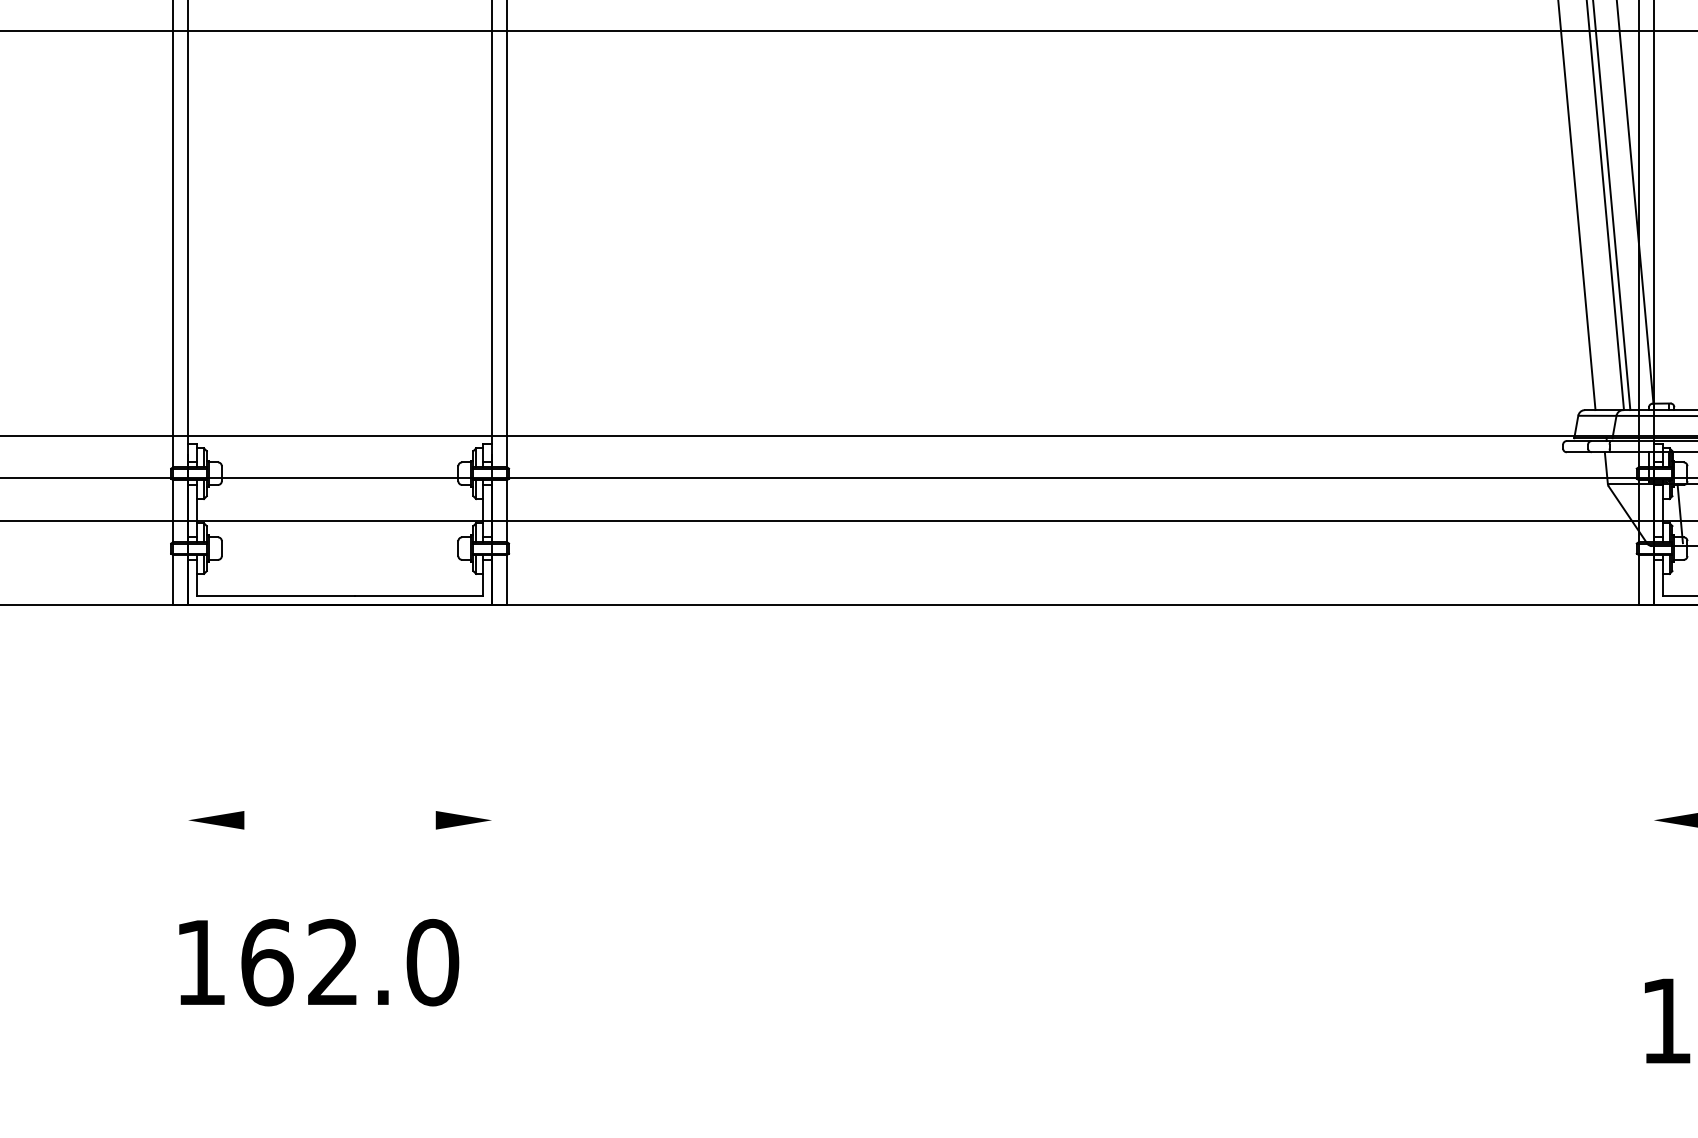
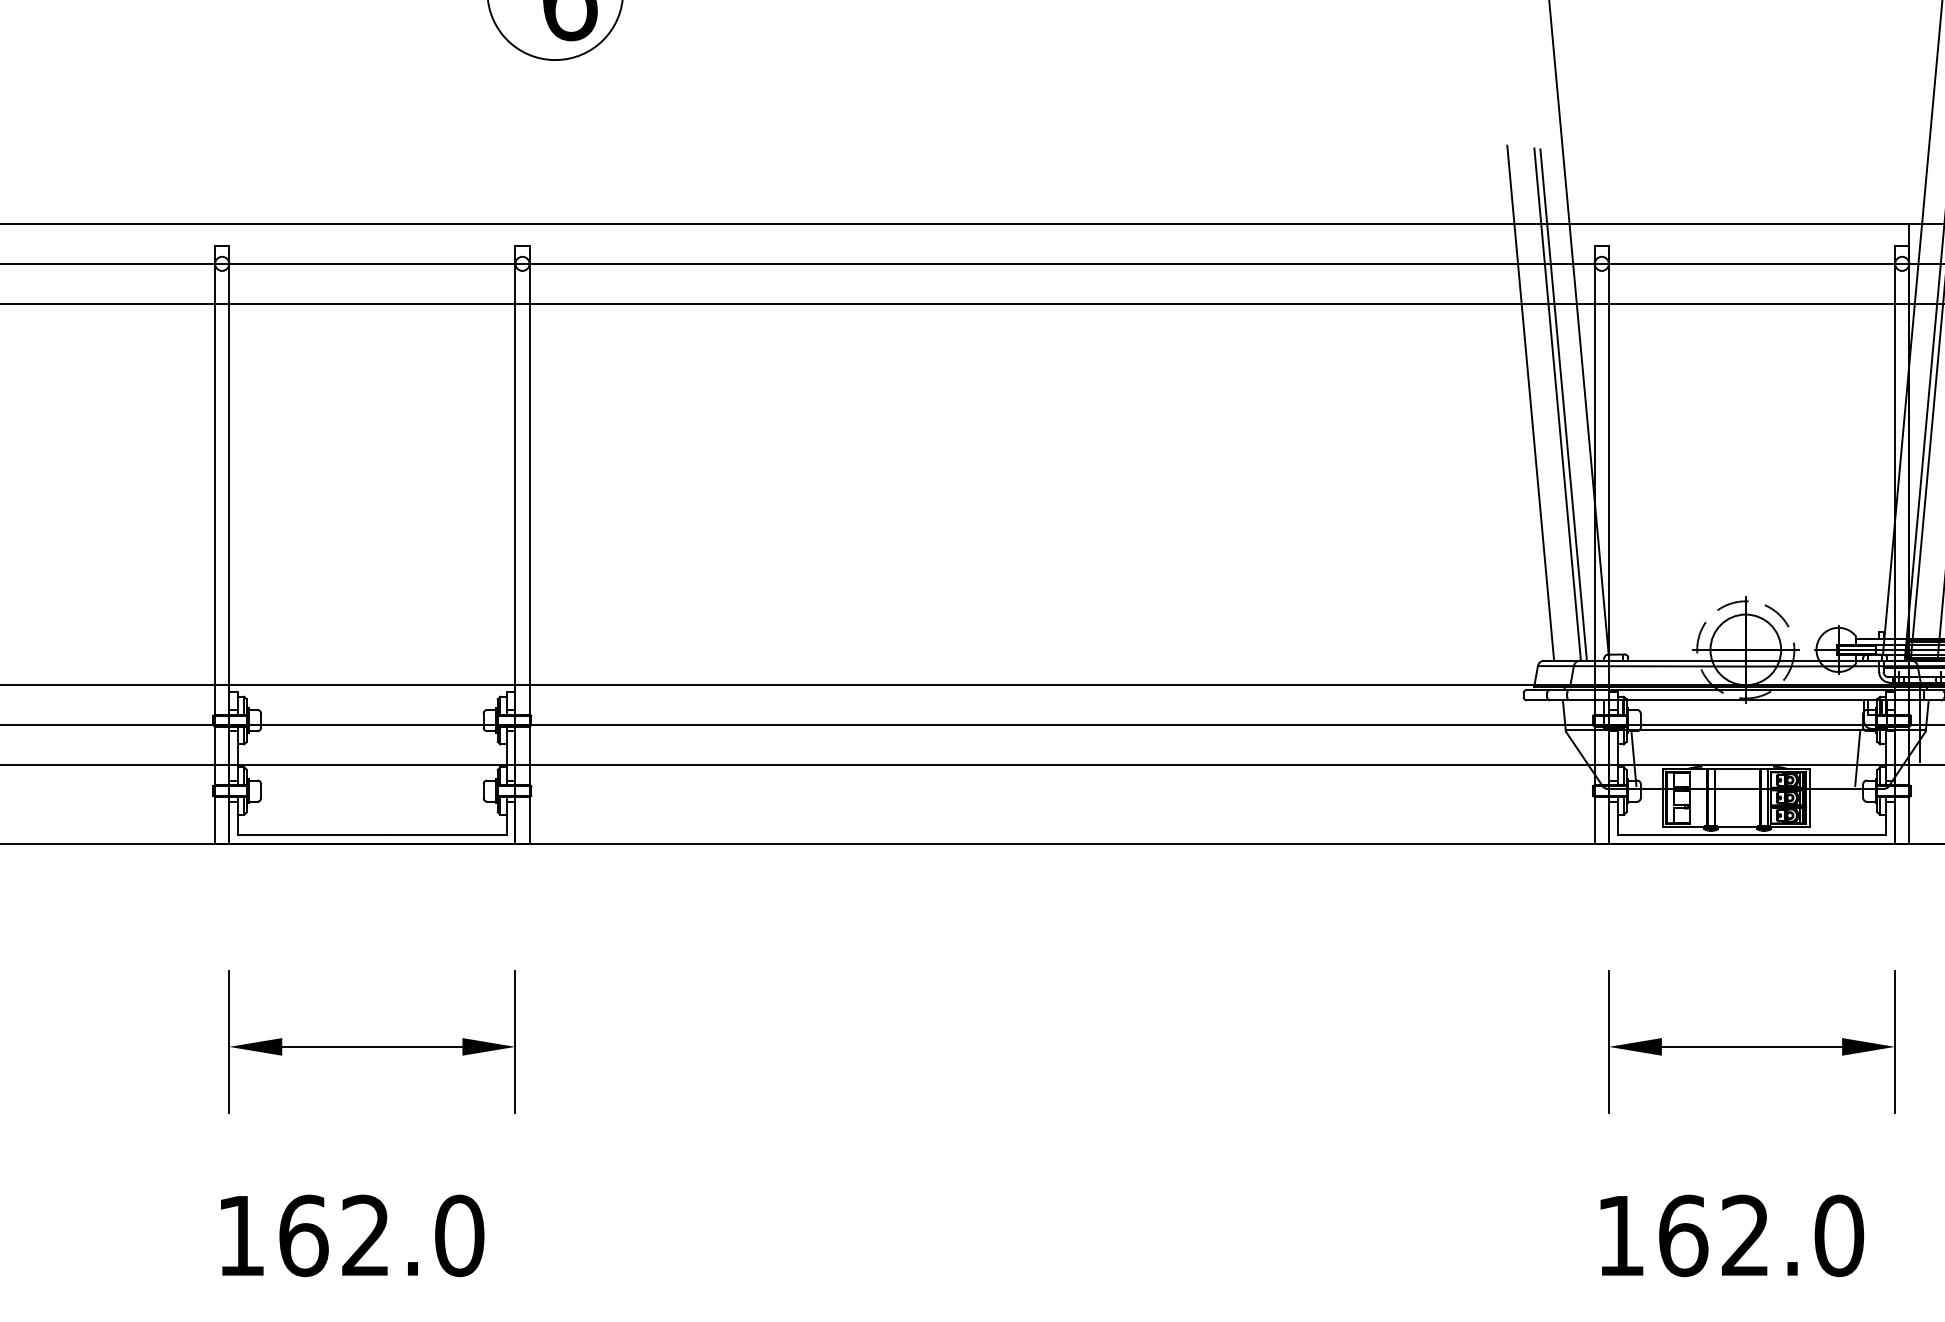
line: (188, 814) -> (229, 1041), added
line: (492, 814) -> (515, 1041), added
line: (1653, 814) -> (1608, 1041), added
line: (340, 819) -> (372, 1046), added
text: (319, 962) -> (352, 1235), moved

